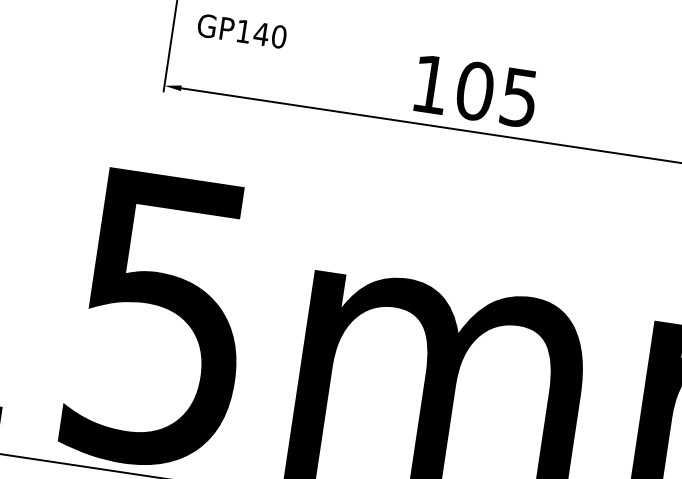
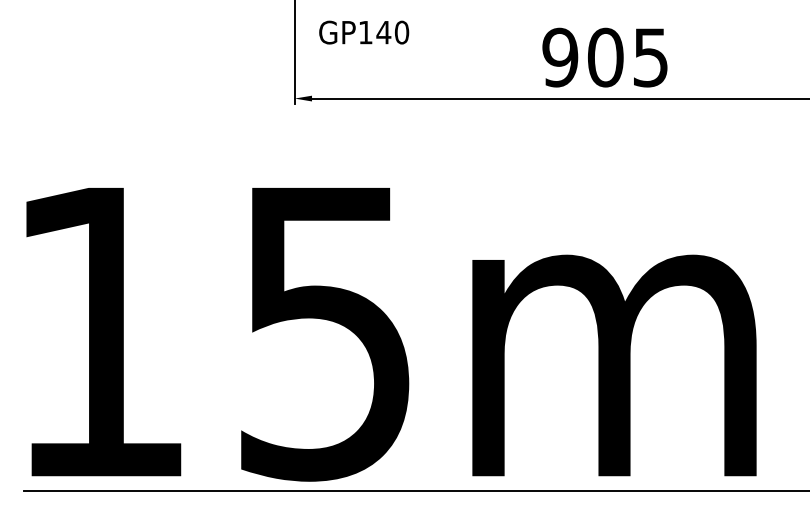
text: (430, 84) -> (560, 57), 105 -> 905

